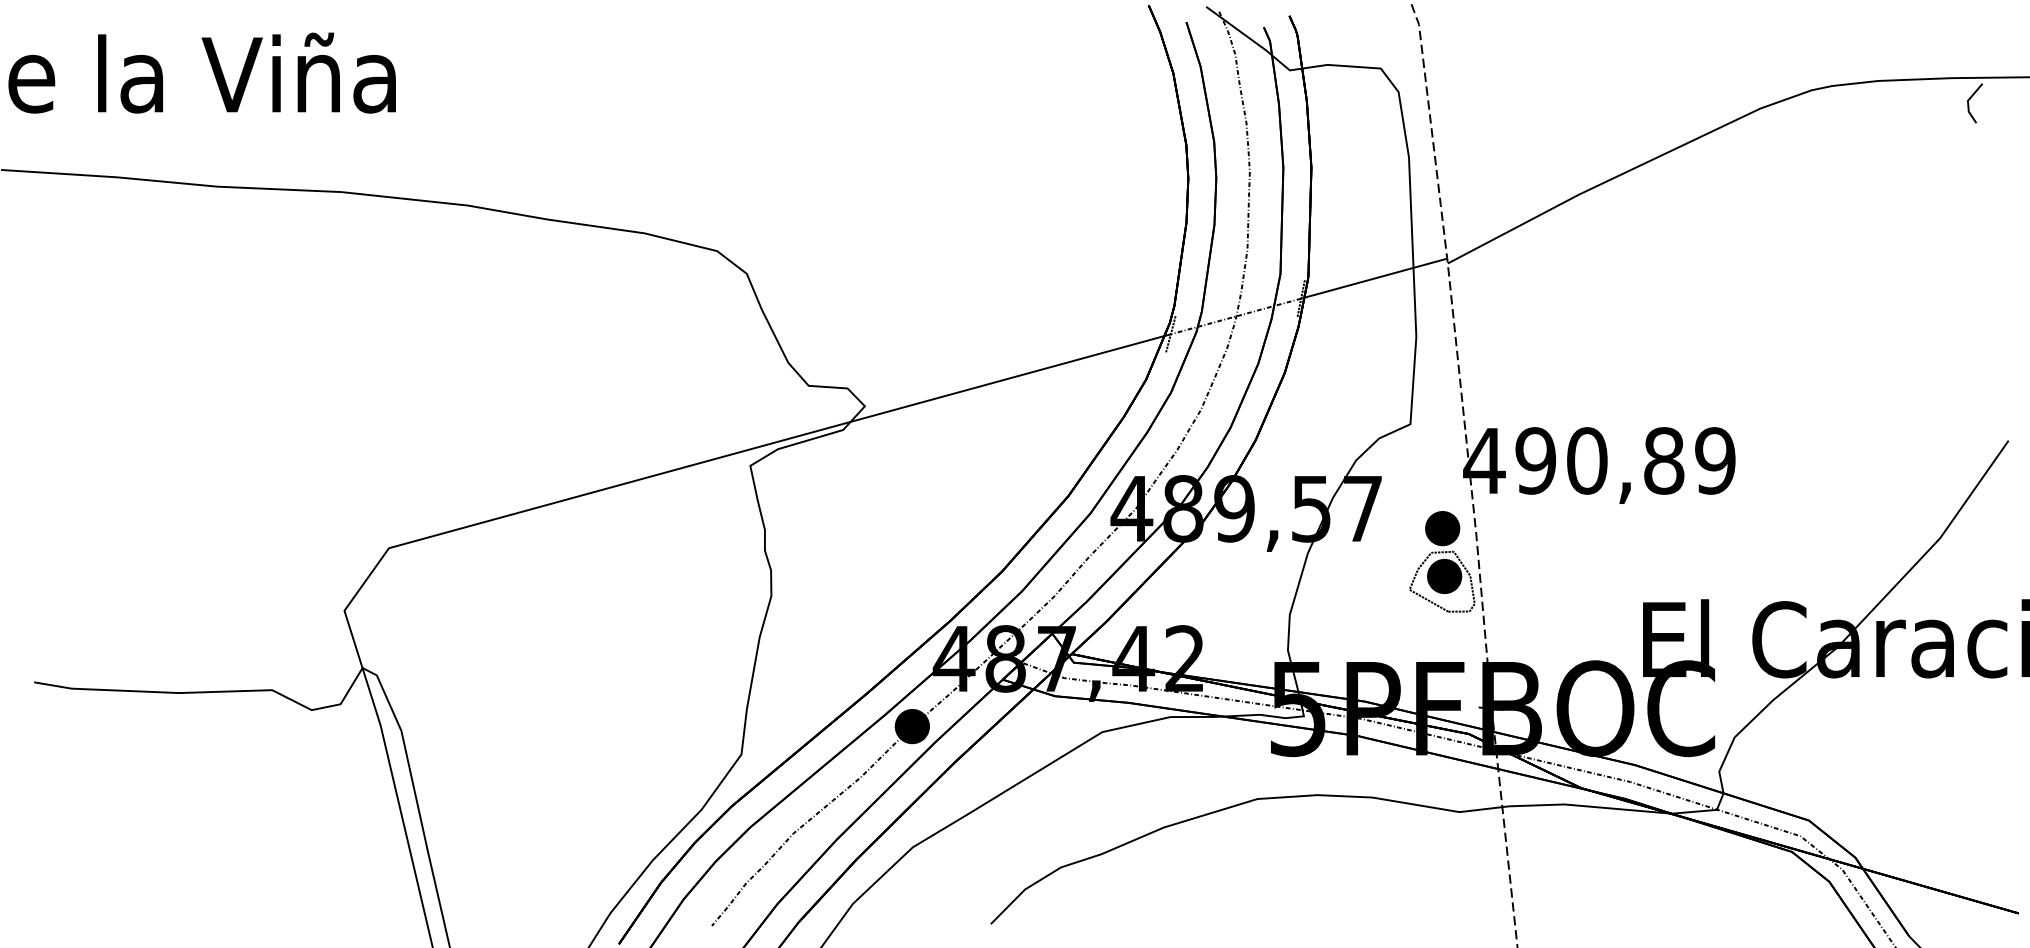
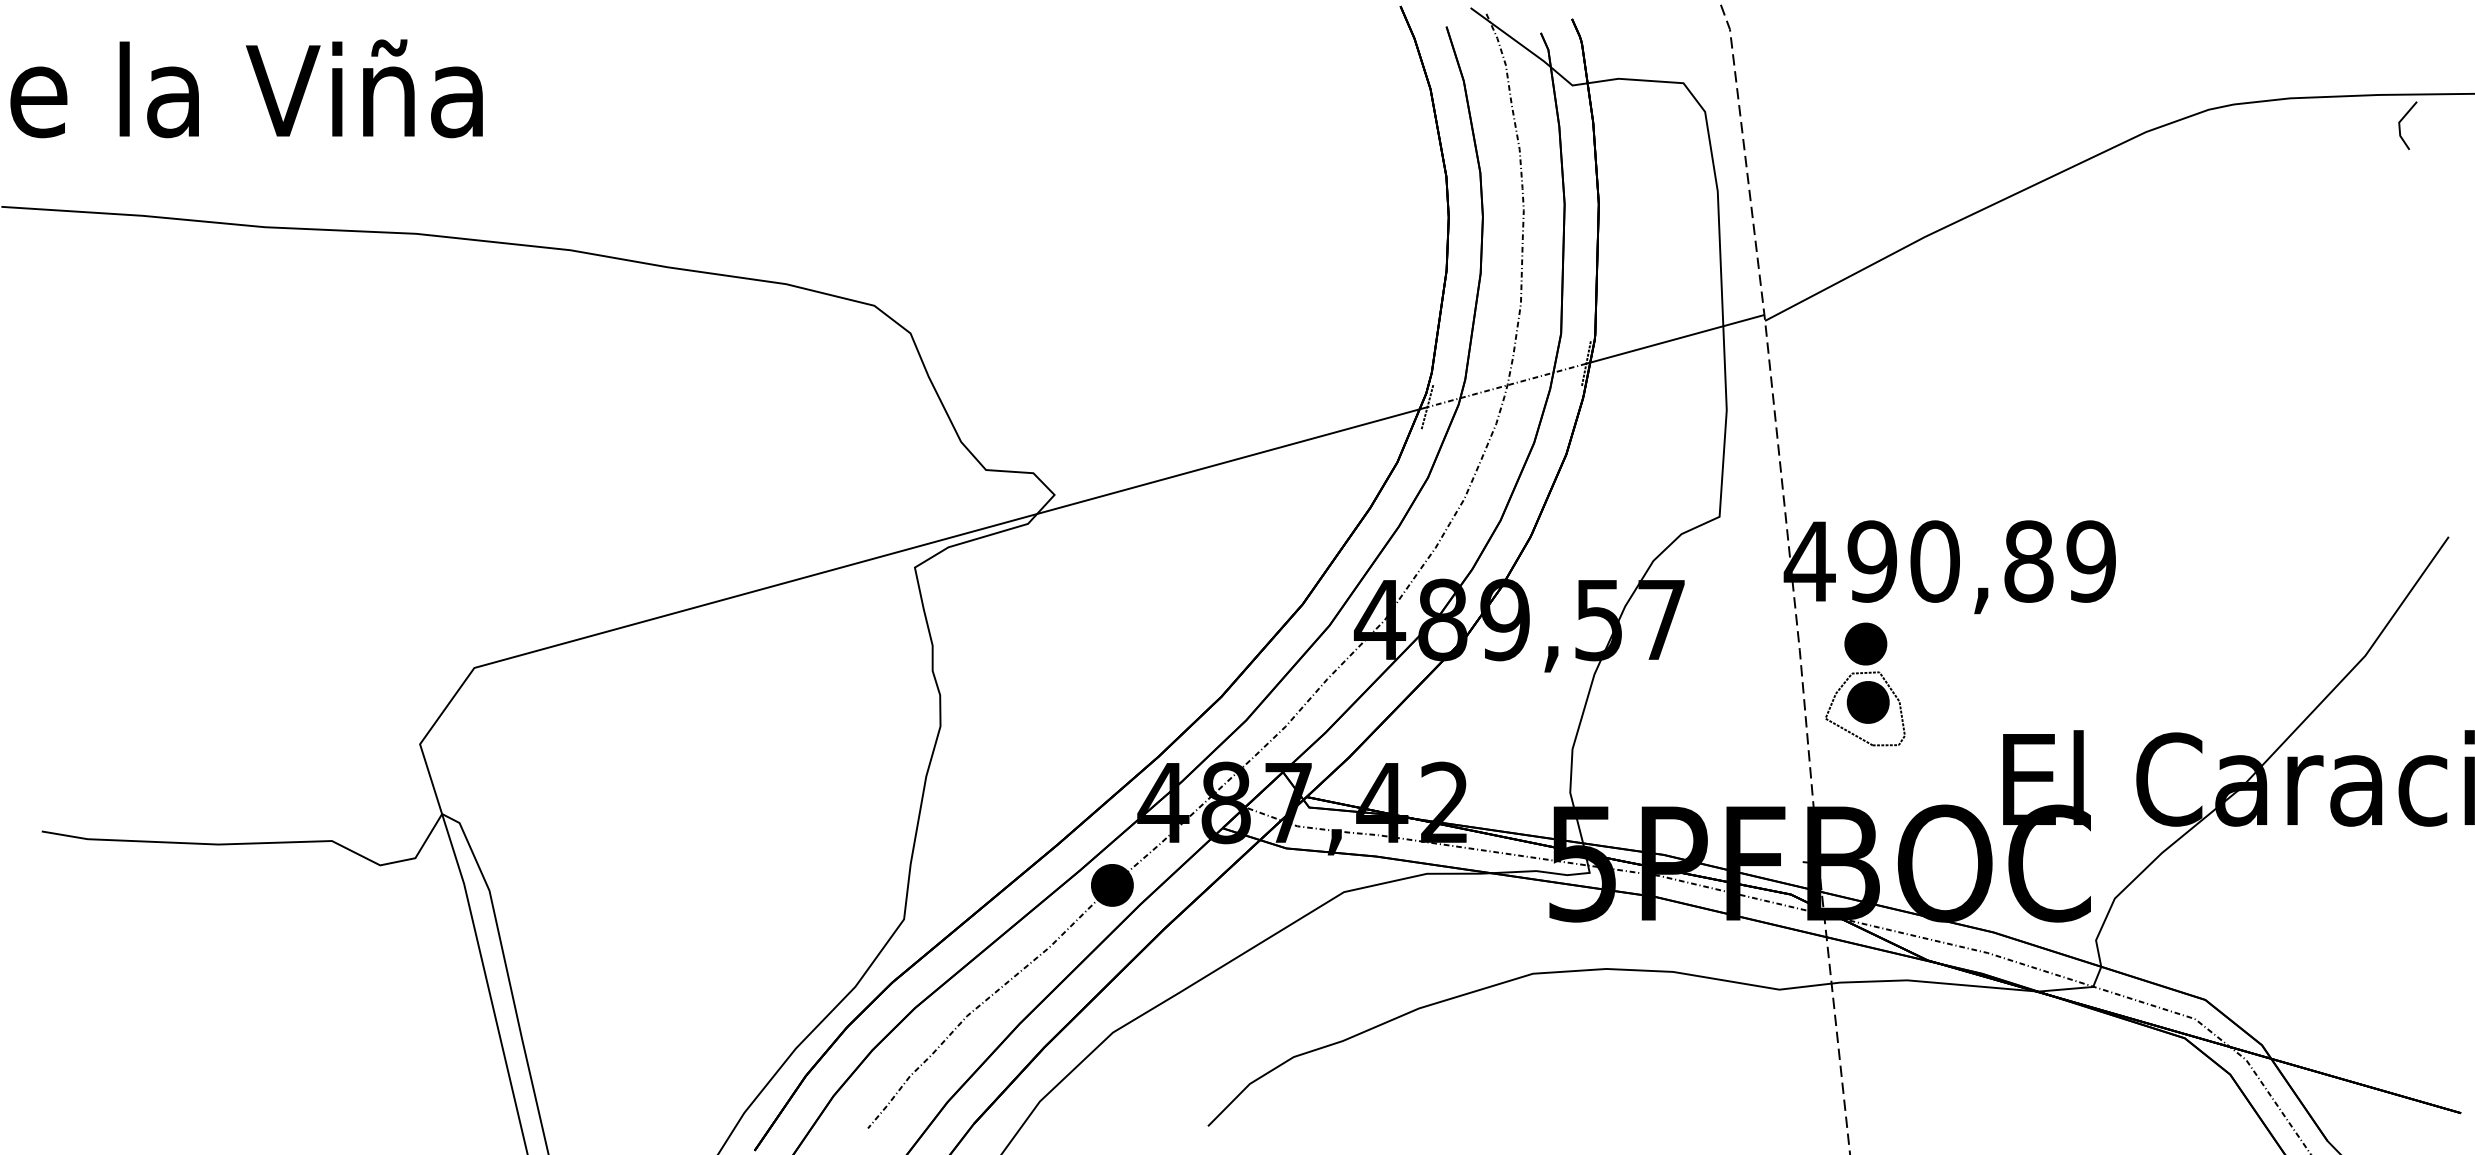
part: (1442, 561) -> (1865, 684), moved

